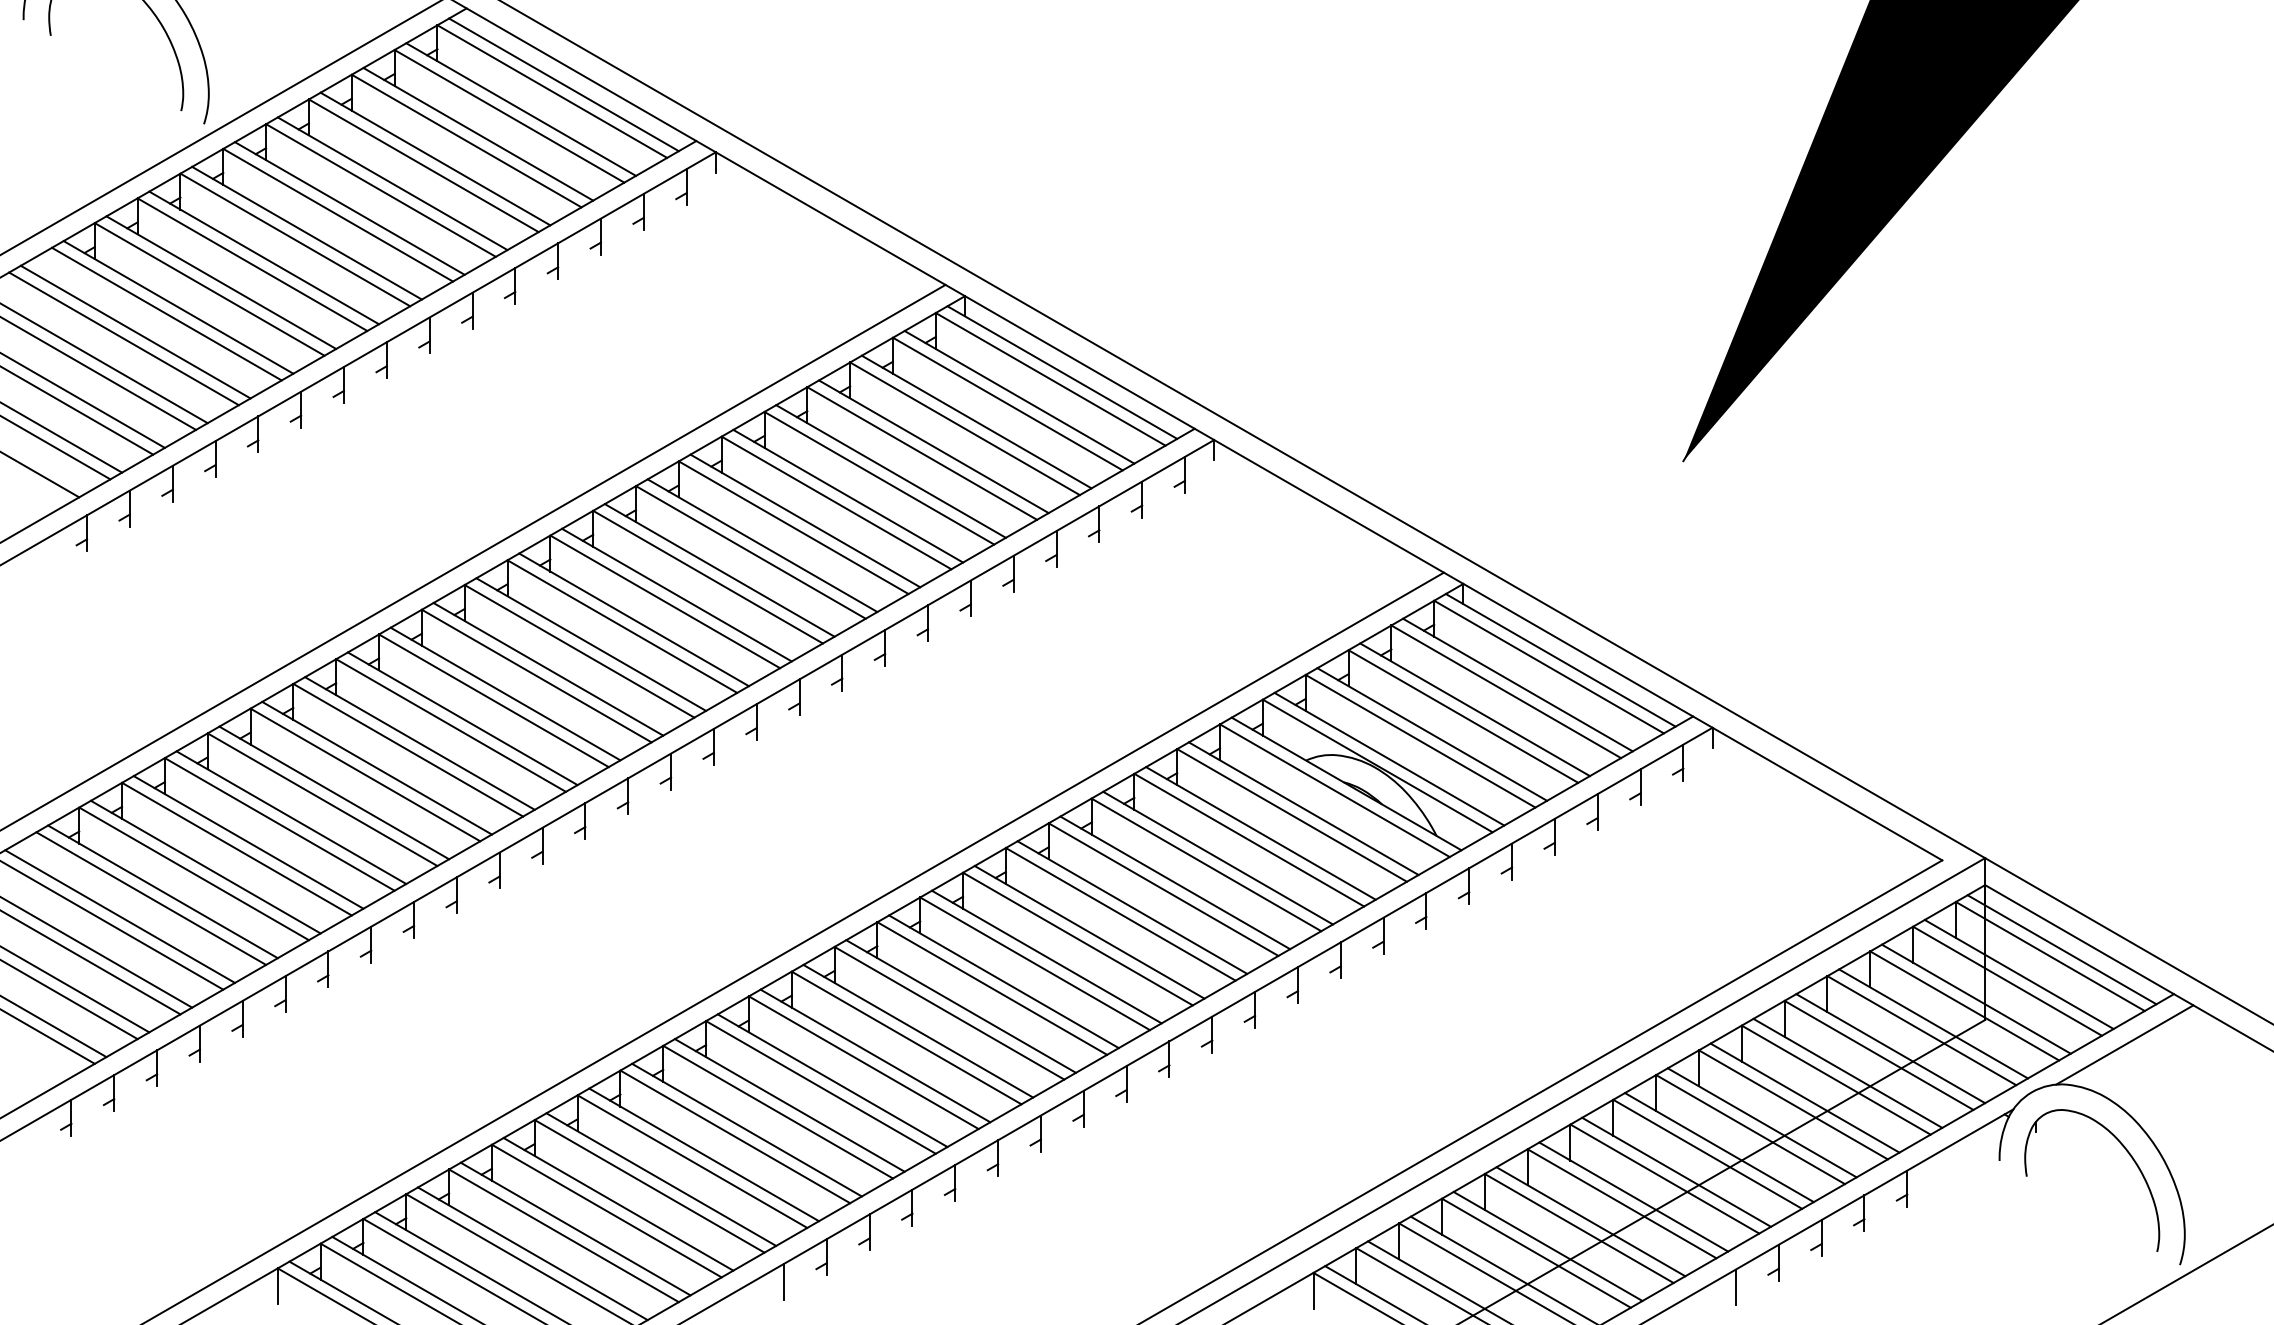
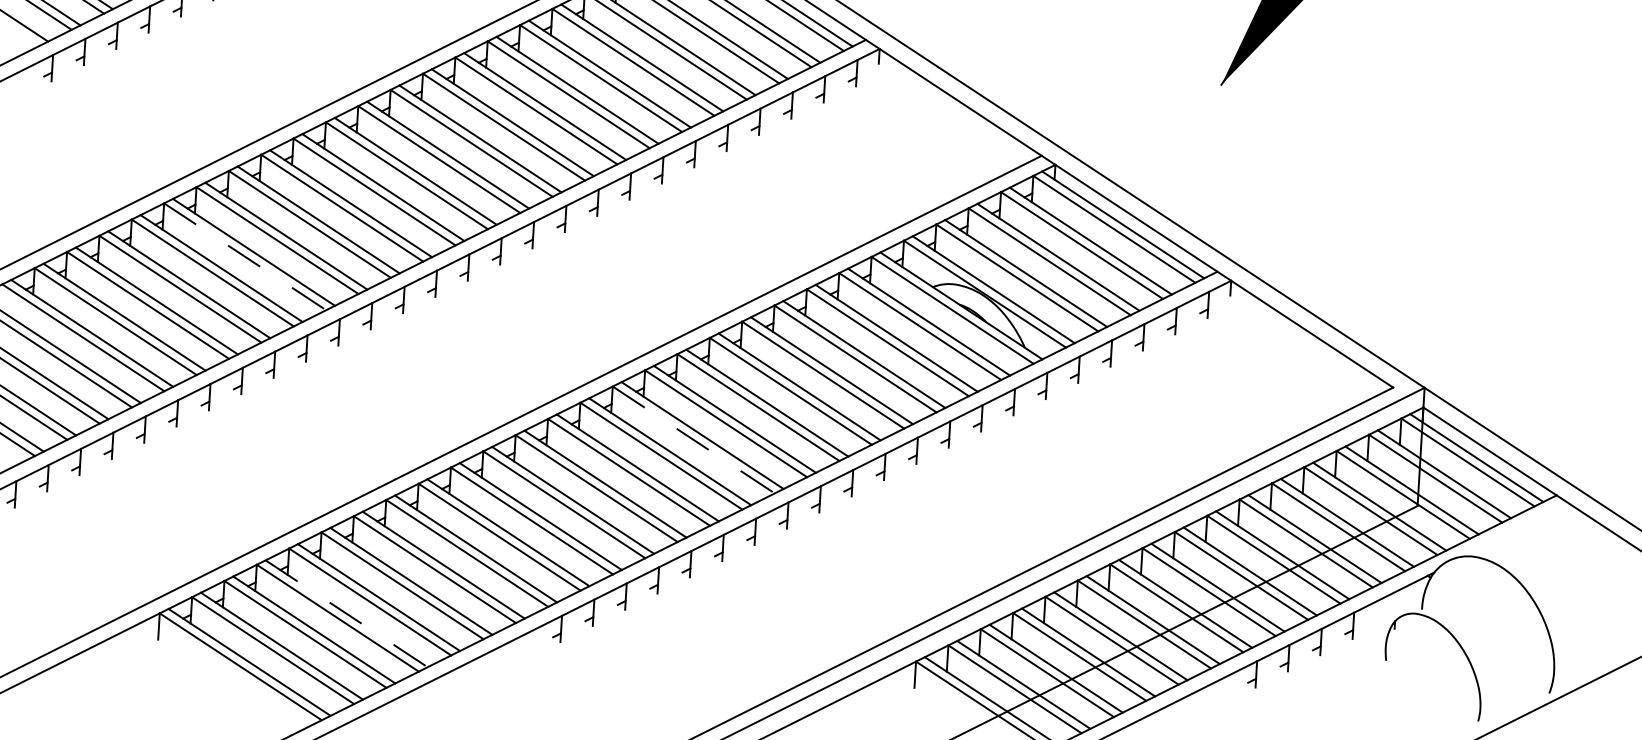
line: (365, 774) -> (245, 256), solid -> dashed
line: (992, 988) -> (693, 439), solid -> dashed
line: (2124, 1044) -> (1518, 530), removed
part: (2128, 1154) -> (1461, 649), moved
line: (532, 1253) -> (346, 613), solid -> dashed
line: (783, 1281) -> (528, 644), removed
line: (1735, 1287) -> (1223, 690), removed

